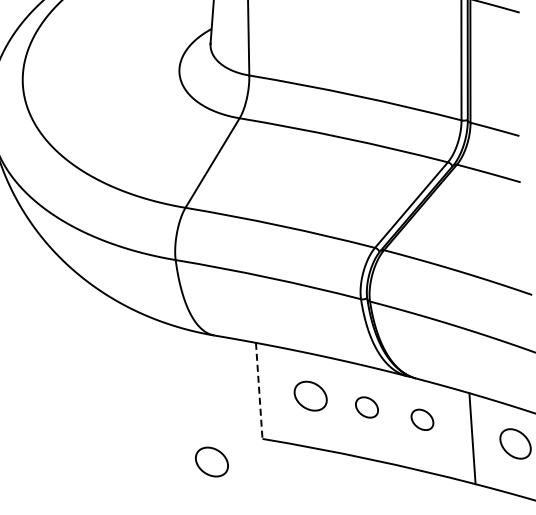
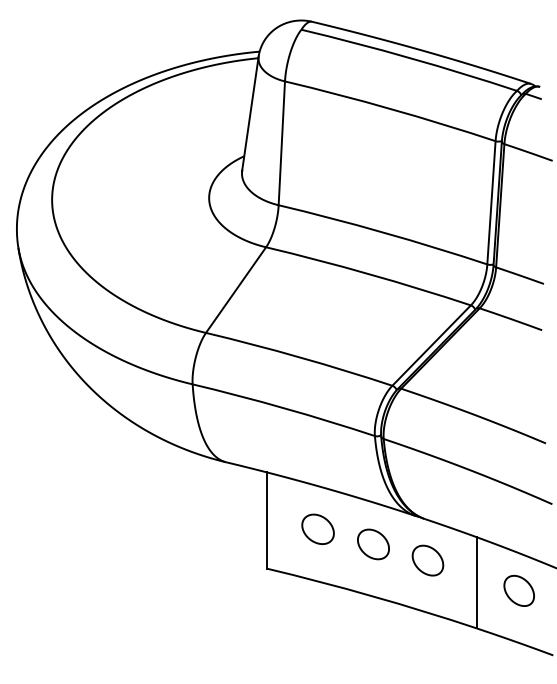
line: (259, 391) -> (267, 521), dashed -> solid
part: (367, 407) -> (373, 544), size x1.43
part: (421, 419) -> (427, 560), size x1.43
part: (211, 461) -> (214, 587), removed

